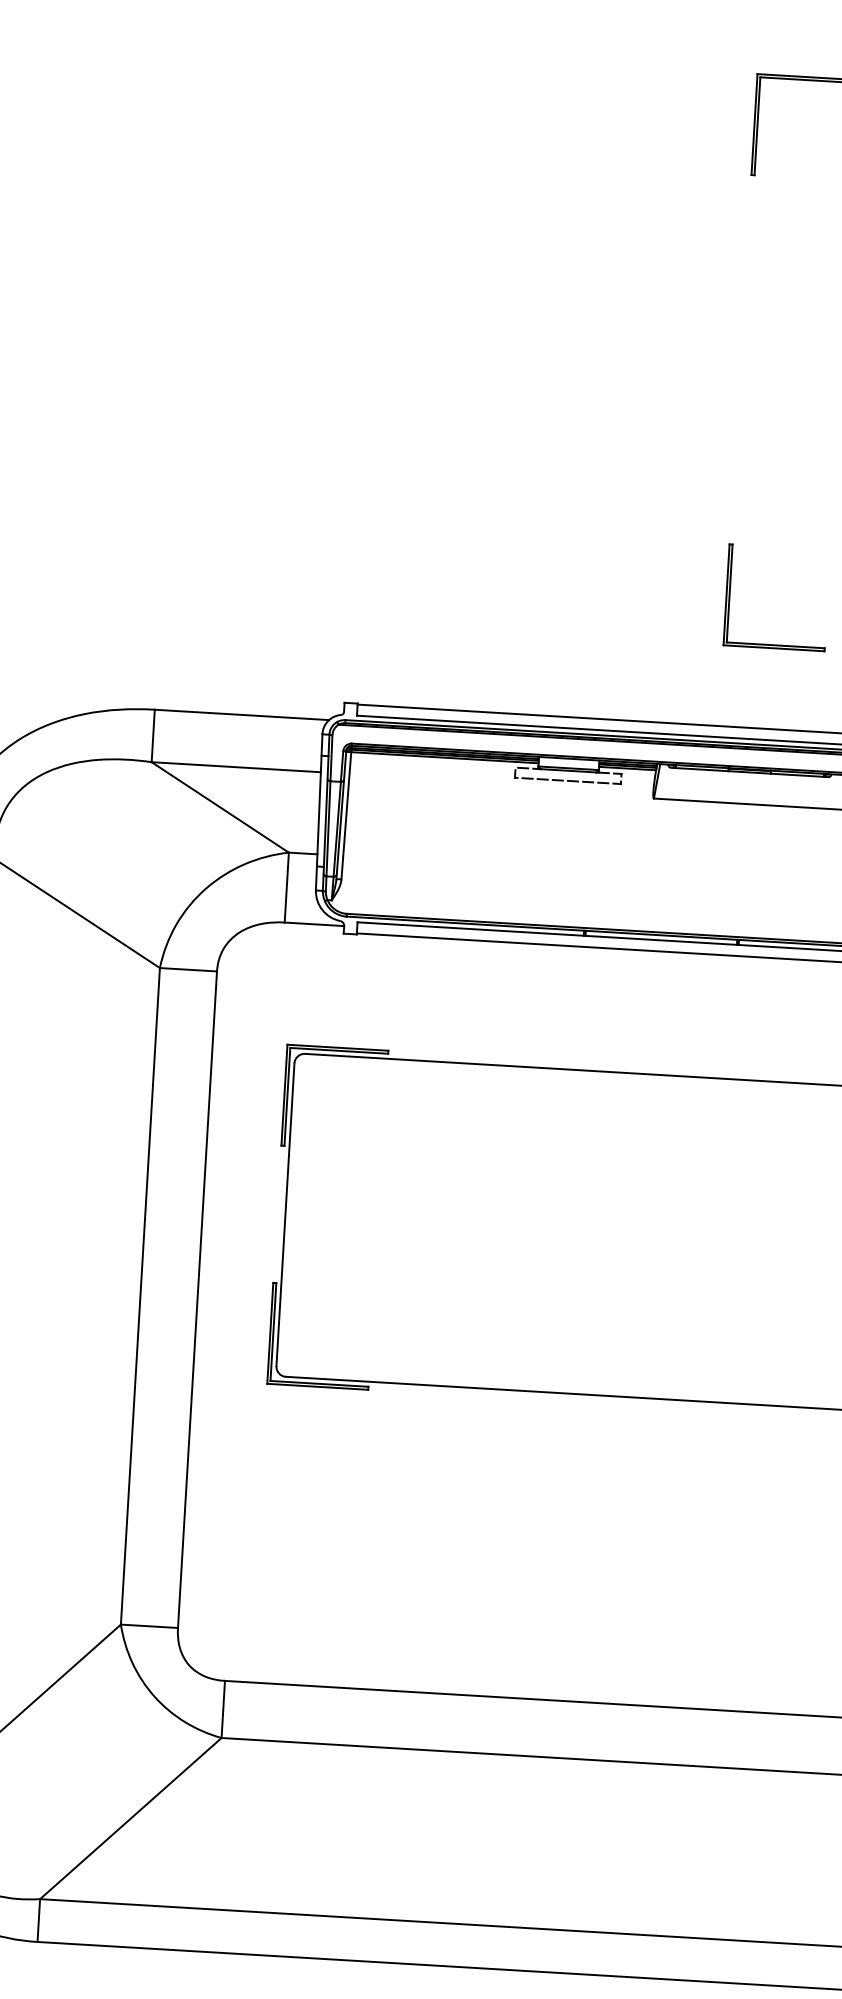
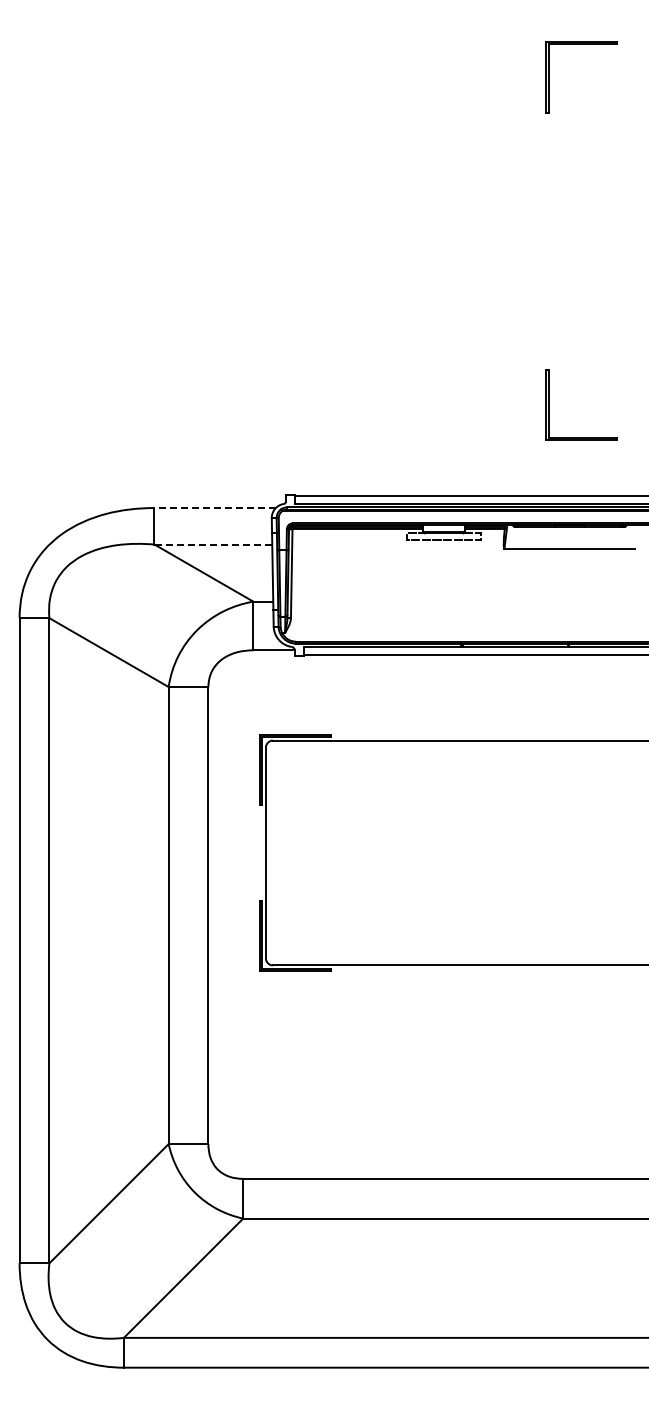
line: (242, 715) -> (215, 508), solid -> dashed
line: (236, 767) -> (213, 544), solid -> dashed

